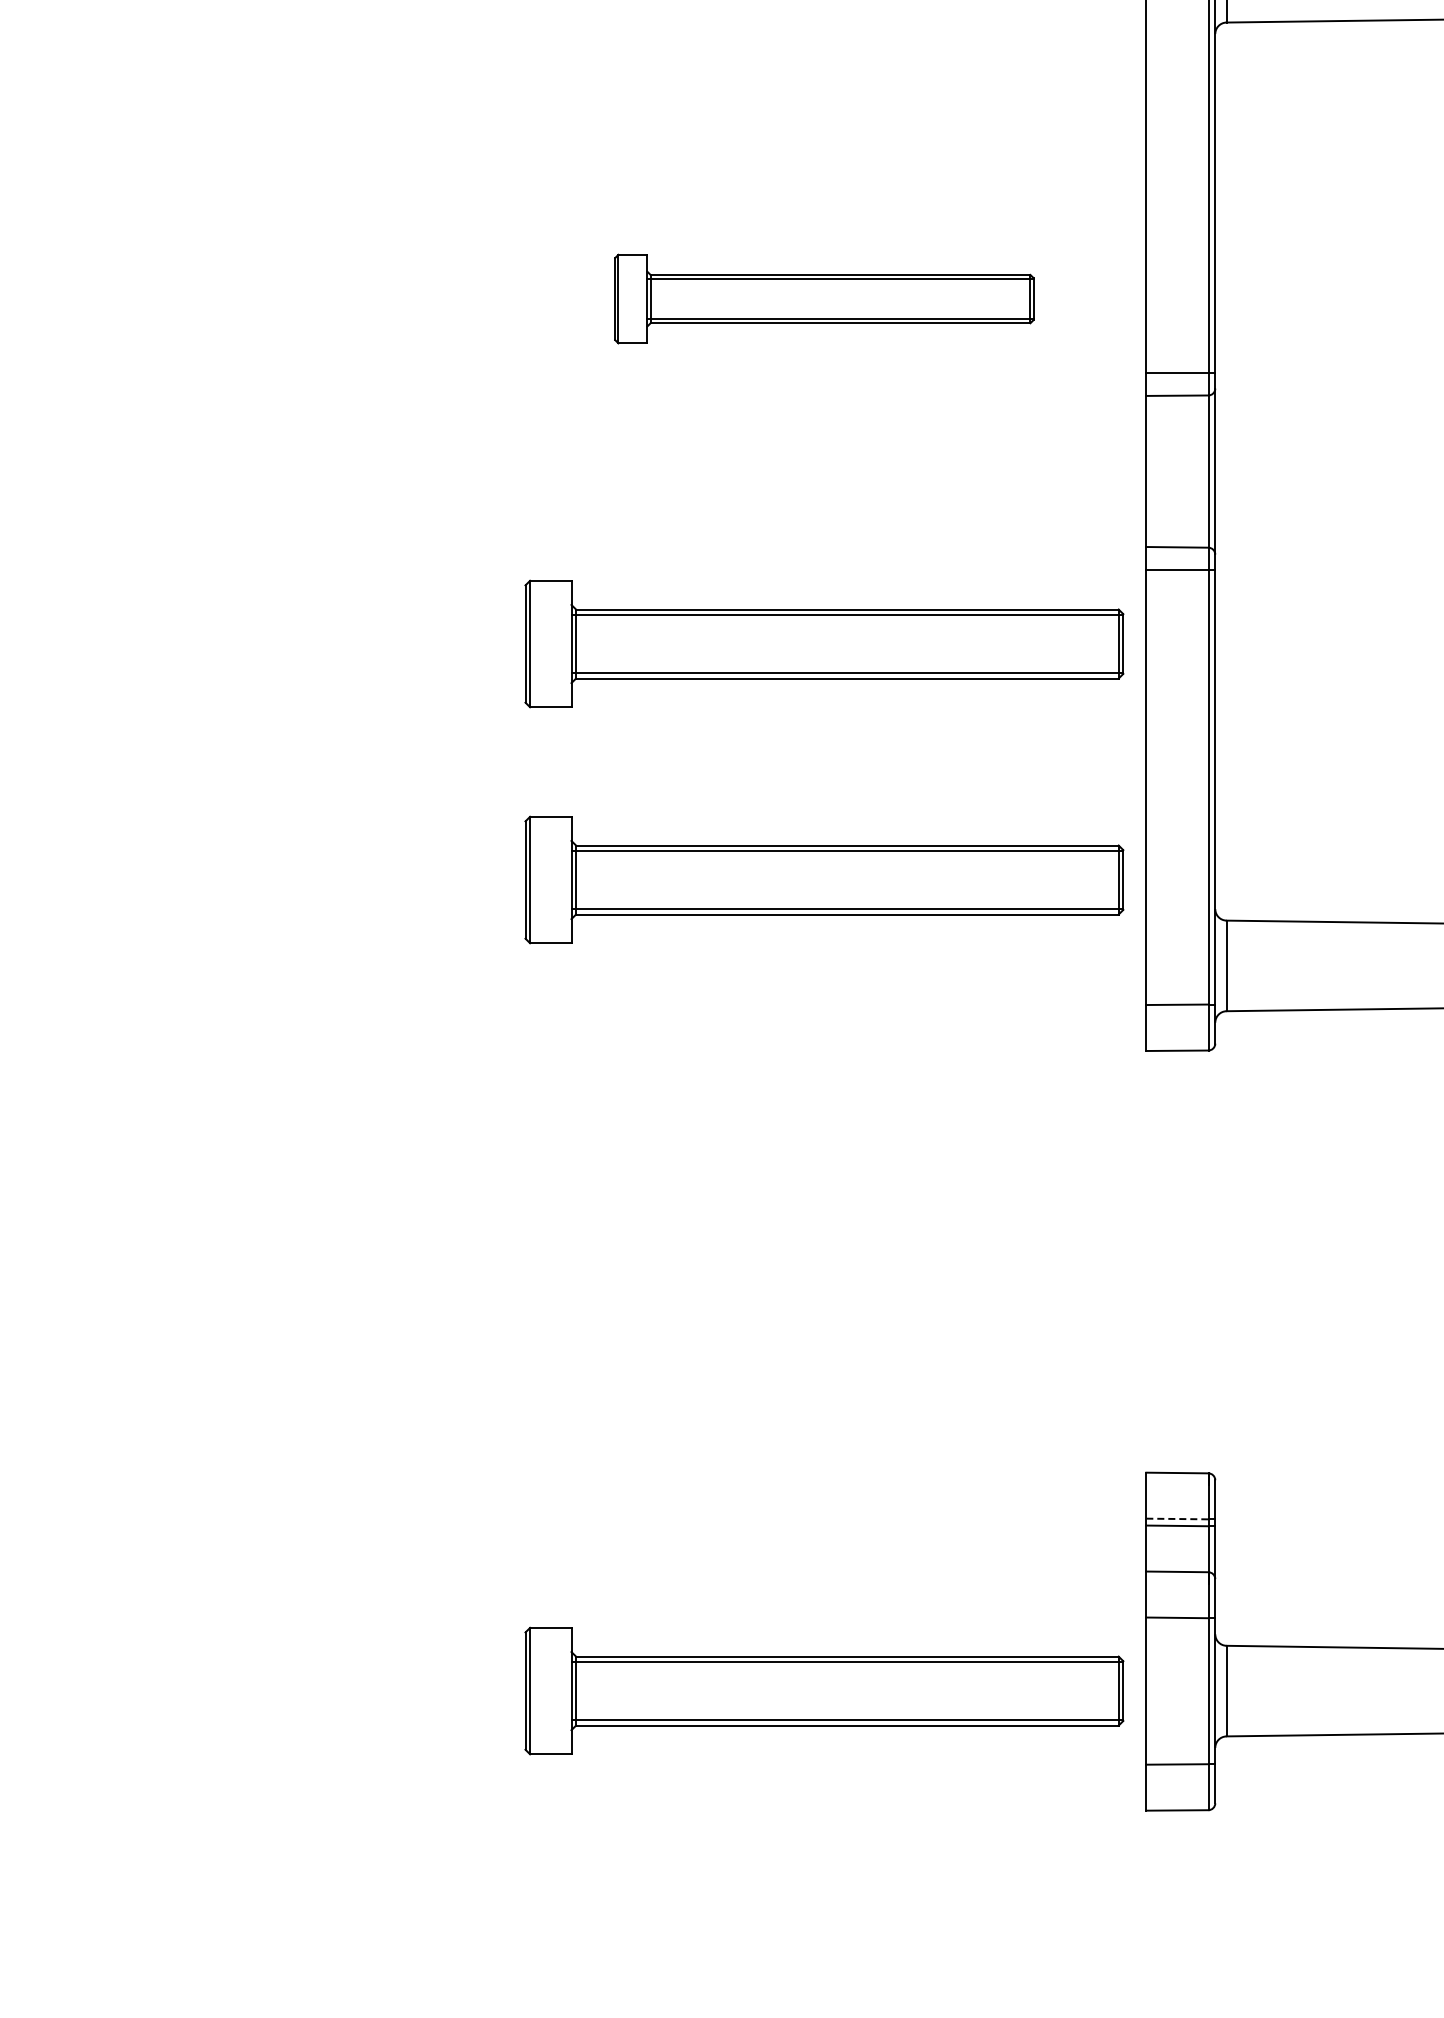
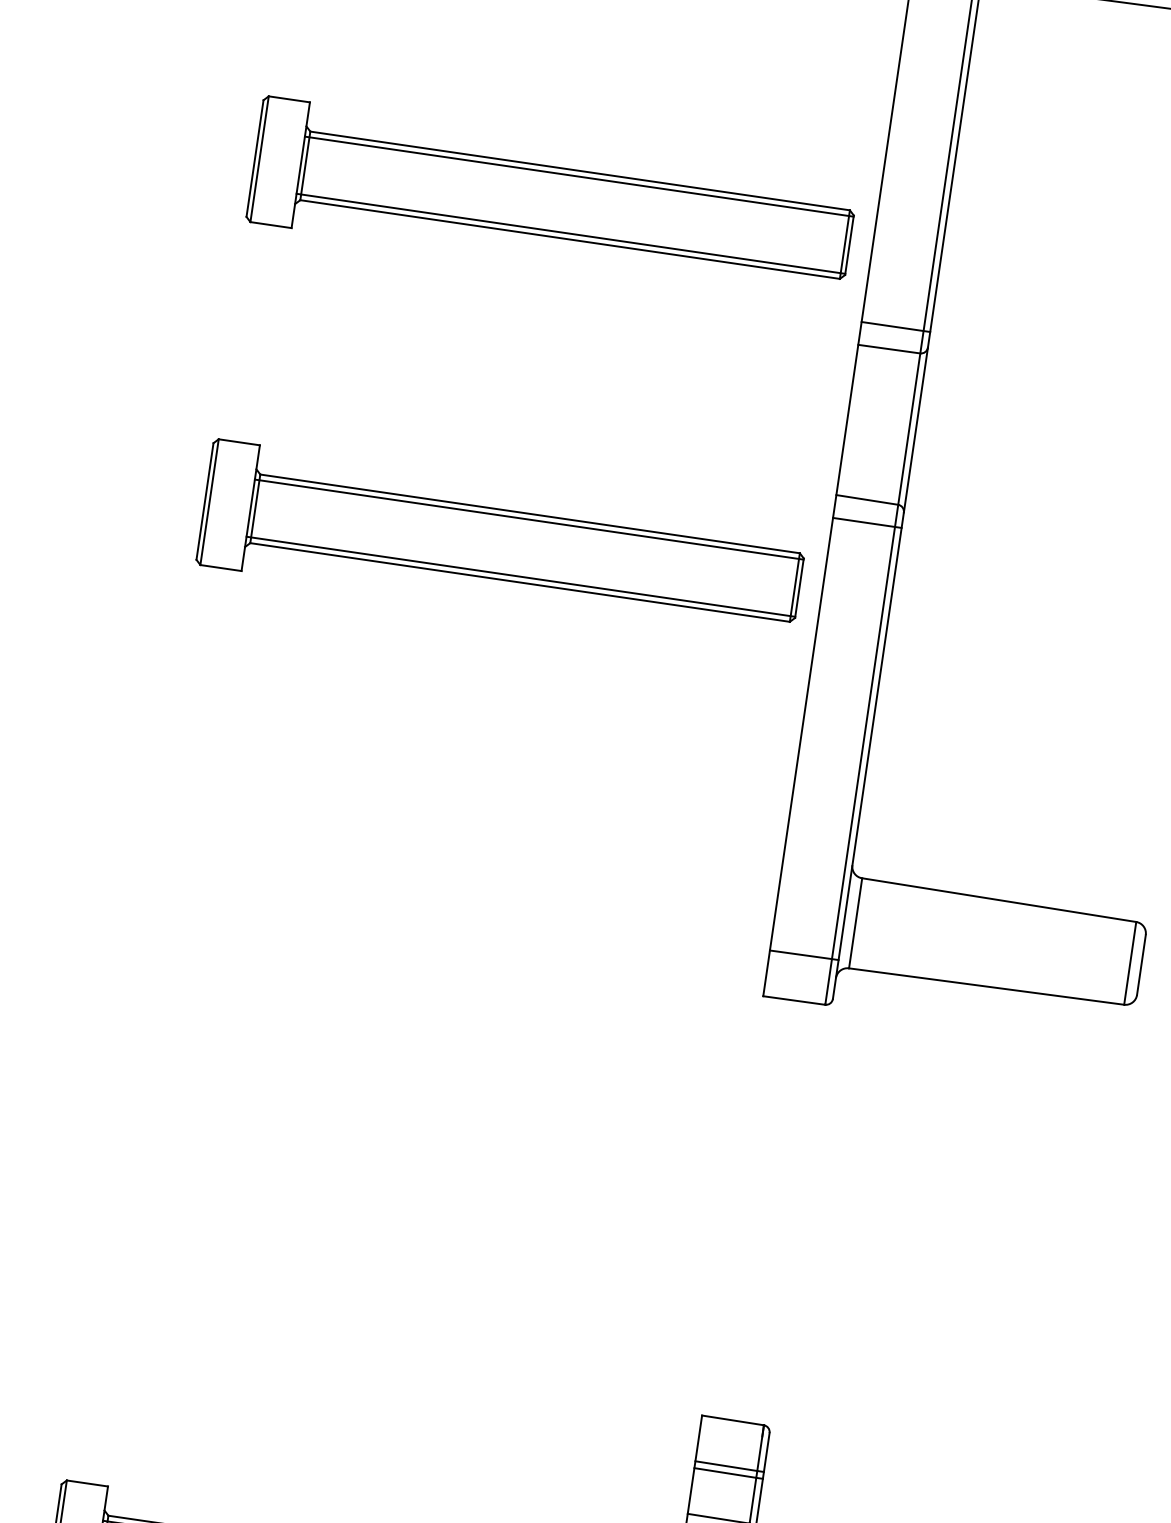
part: (824, 298) -> (552, 201), size x1.43
part: (824, 879) -> (468, 779), removed
line: (1177, 1519) -> (726, 1466), dashed -> solid

